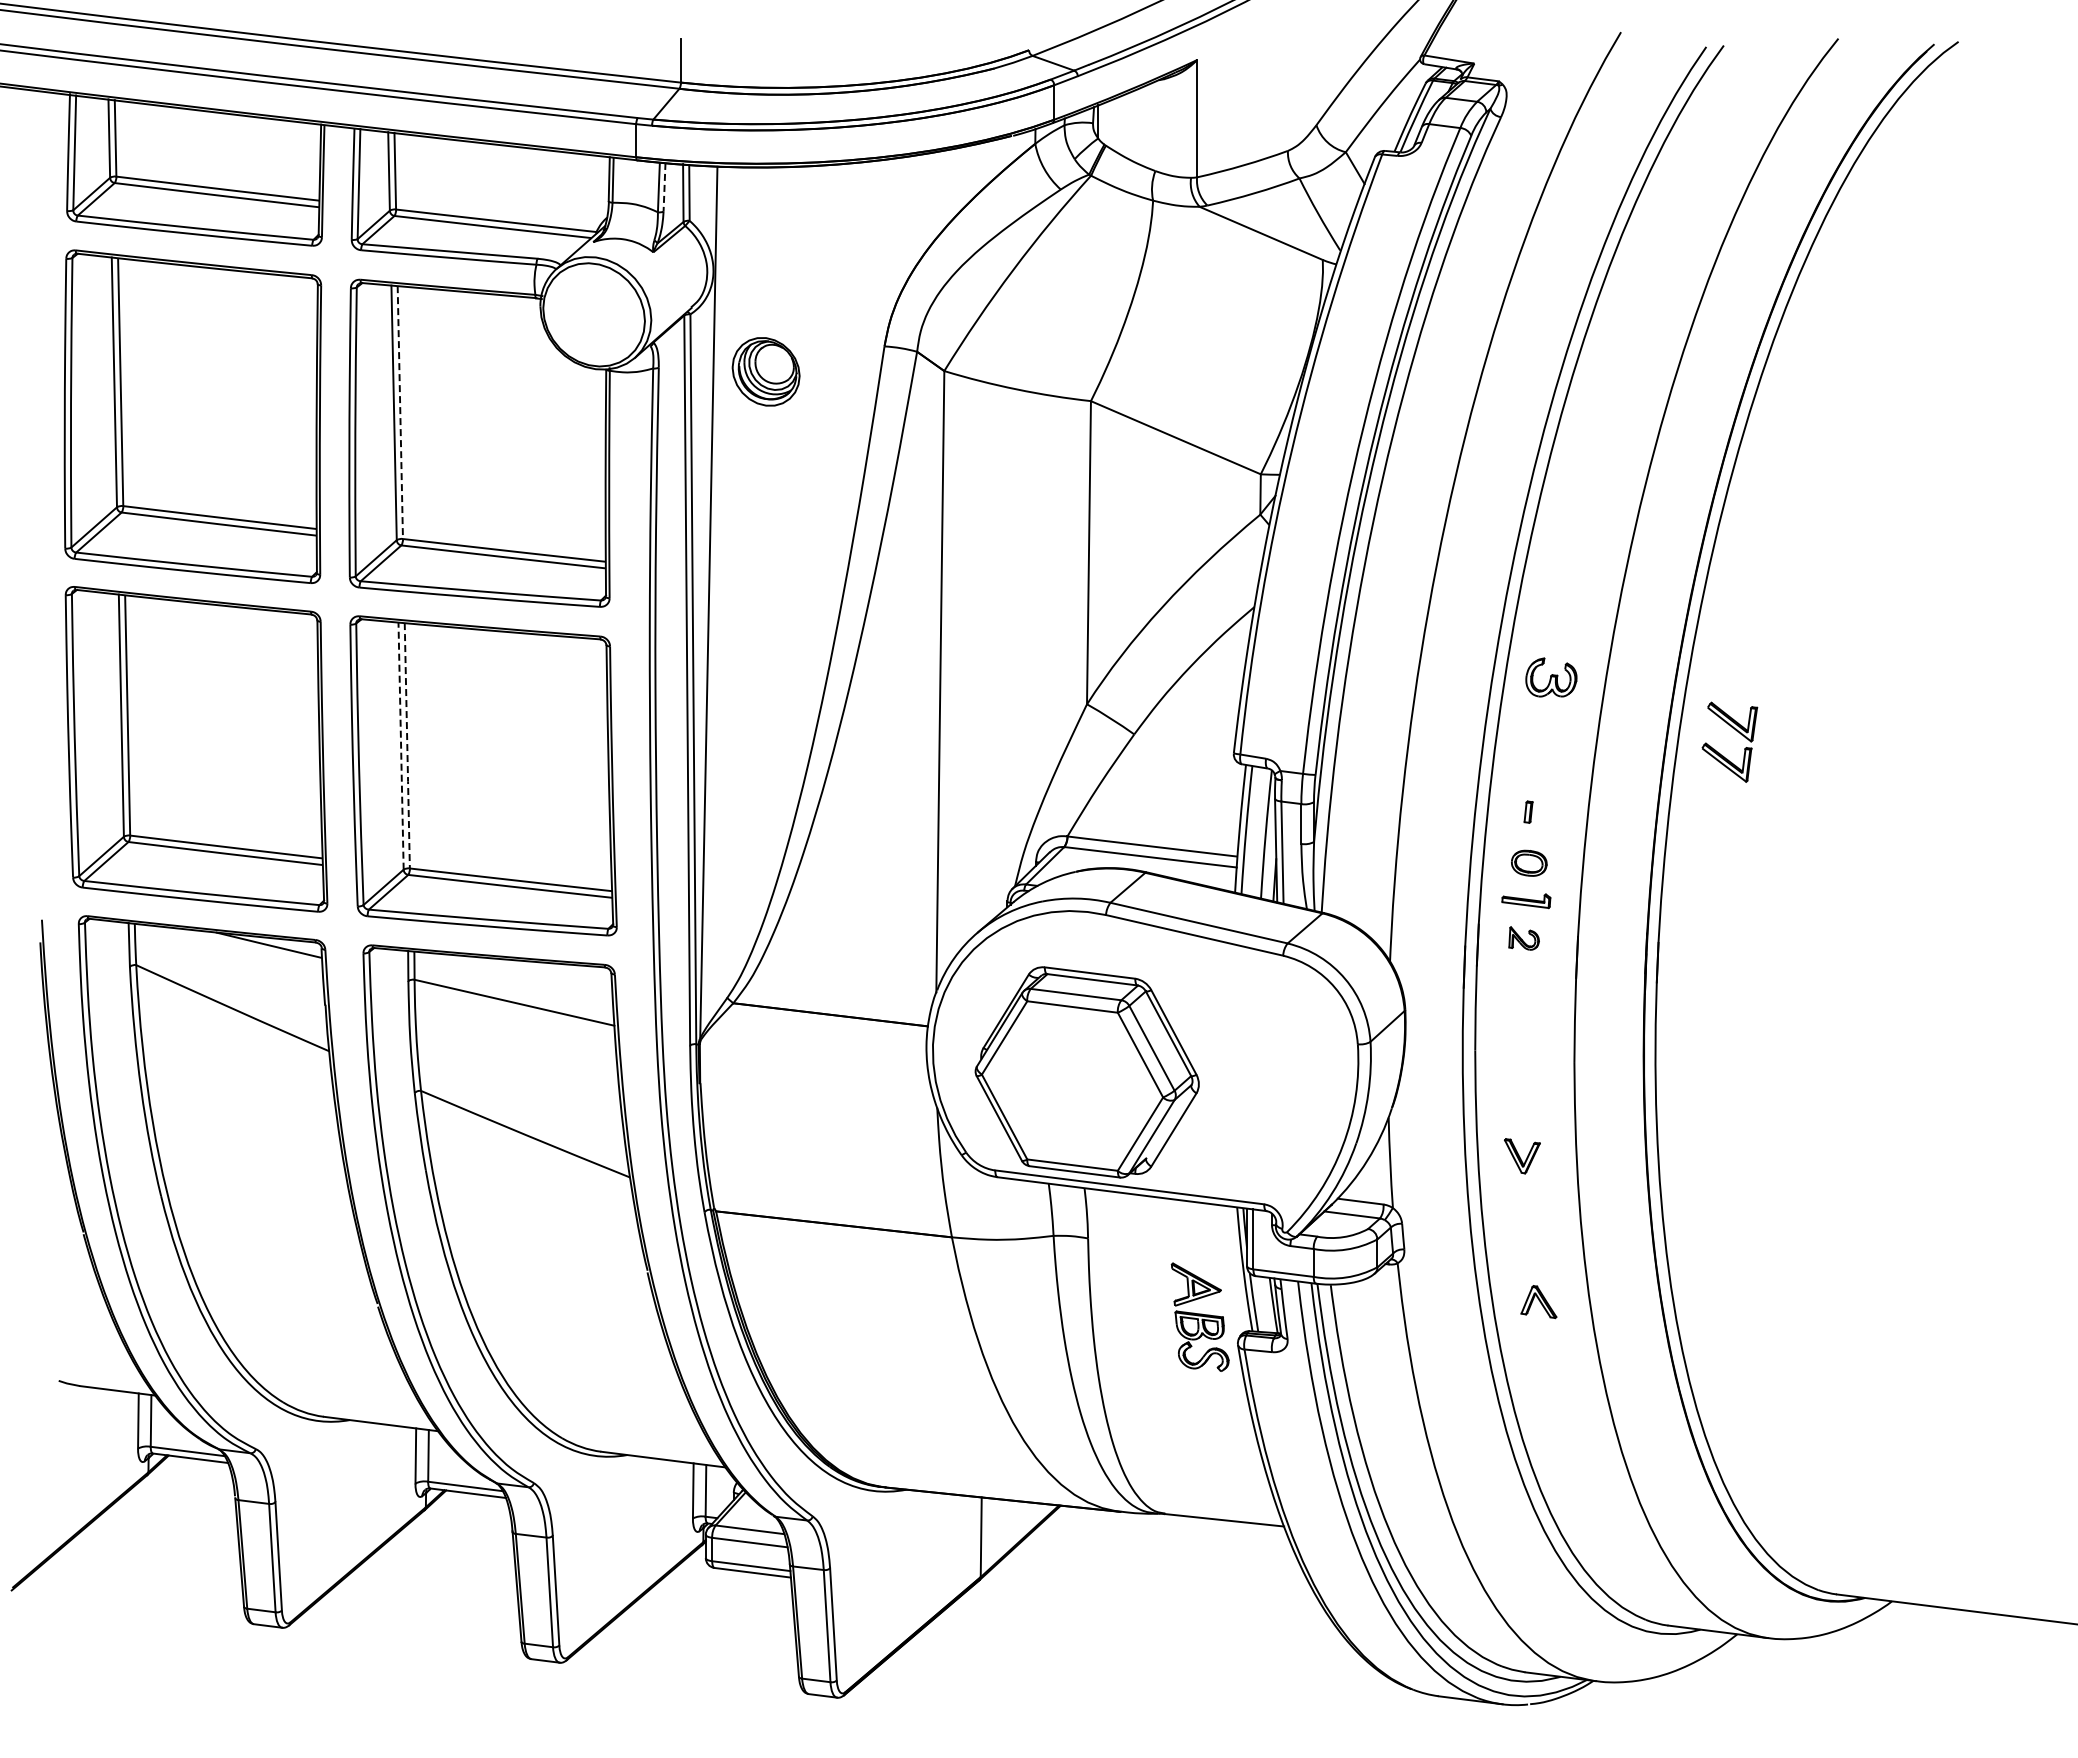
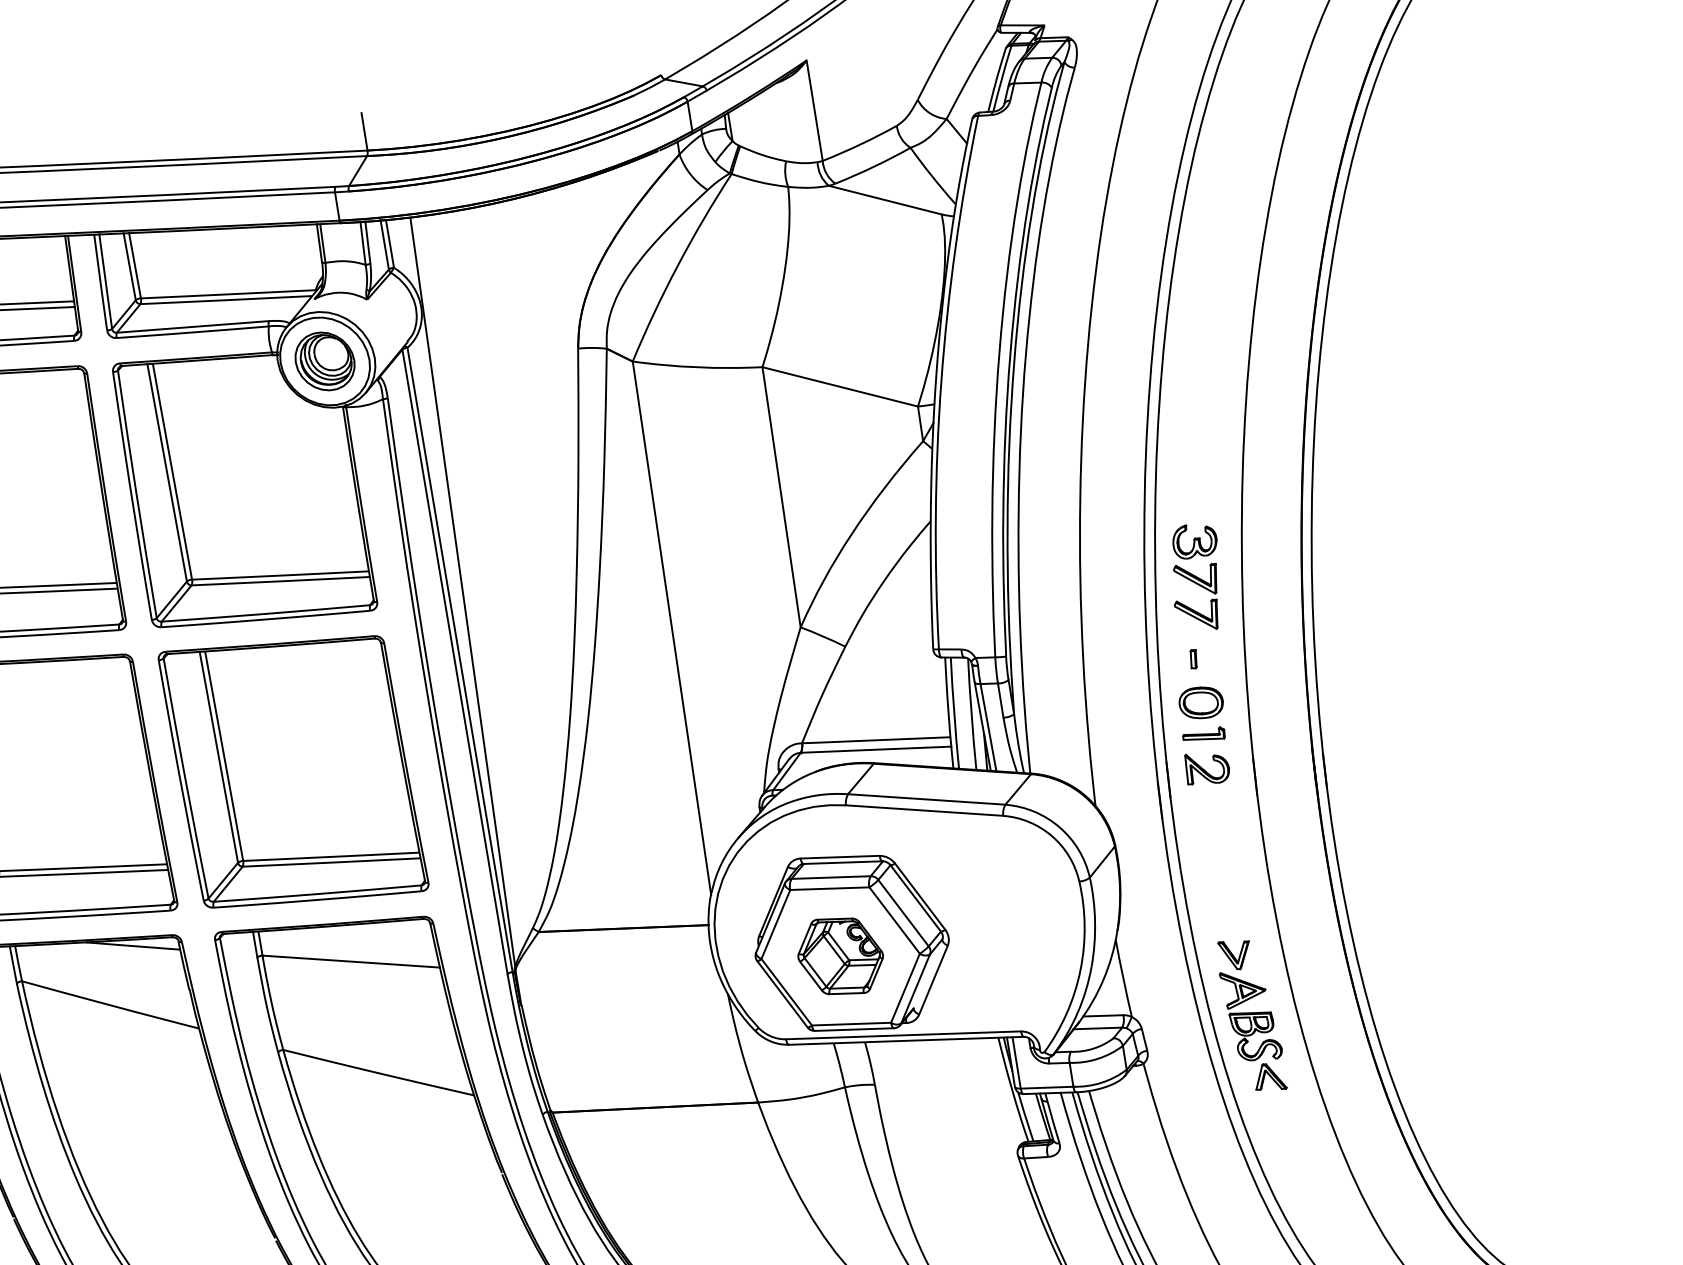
line: (664, 187) -> (367, 242), dashed -> solid
part: (765, 371) -> (324, 361), moved
line: (400, 412) -> (172, 471), dashed -> solid
part: (1737, 732) -> (1202, 587), moved
line: (401, 746) -> (219, 757), dashed -> solid
line: (407, 746) -> (224, 756), dashed -> solid
part: (1529, 863) -> (1201, 703), size x1.43
part: (1523, 938) -> (1206, 768), size x1.67
part: (1072, 1085) -> (840, 955), added
part: (1199, 1316) -> (1250, 1014), moved

